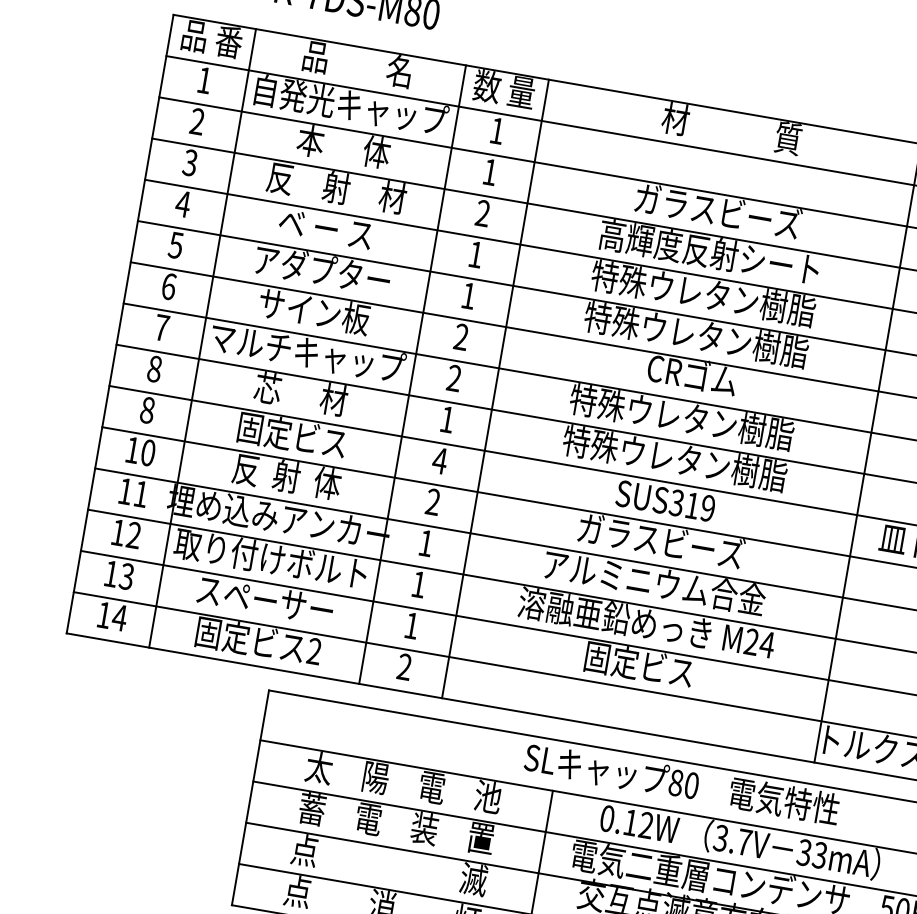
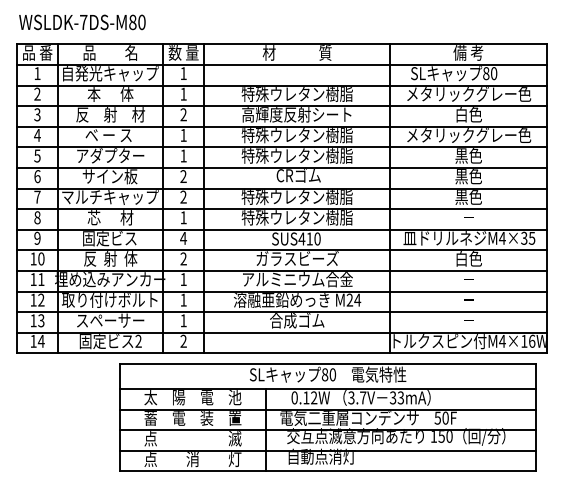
text: (715, 211) -> (296, 94), ガラスビーズ -> 特殊ウレタン樹脂
text: (147, 410) -> (37, 238), 8 -> 9
text: (692, 504) -> (309, 238), SUS319 -> SUS410
text: (639, 664) -> (297, 320), 固定ビス -> 合成ゴム

